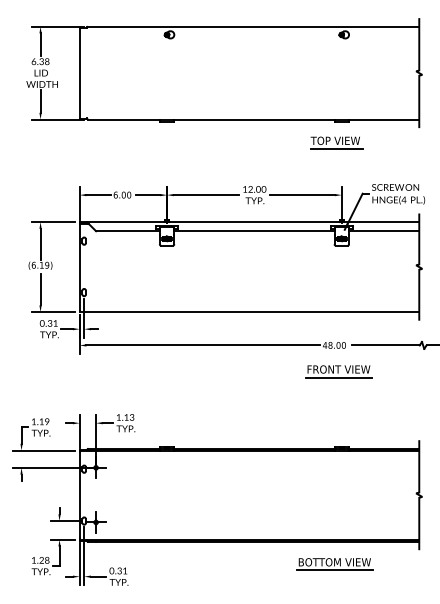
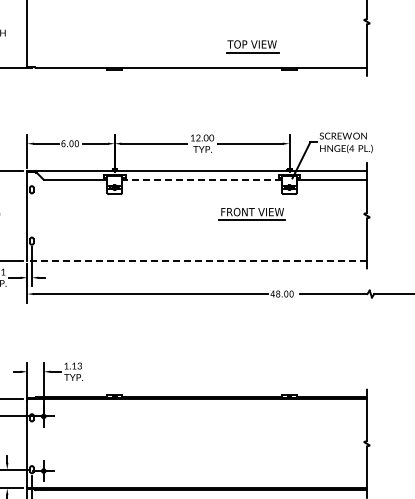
part: (336, 142) -> (253, 46), moved
line: (253, 231) -> (201, 180), solid -> dashed
line: (249, 312) -> (197, 261), solid -> dashed
part: (338, 371) -> (252, 214), moved

